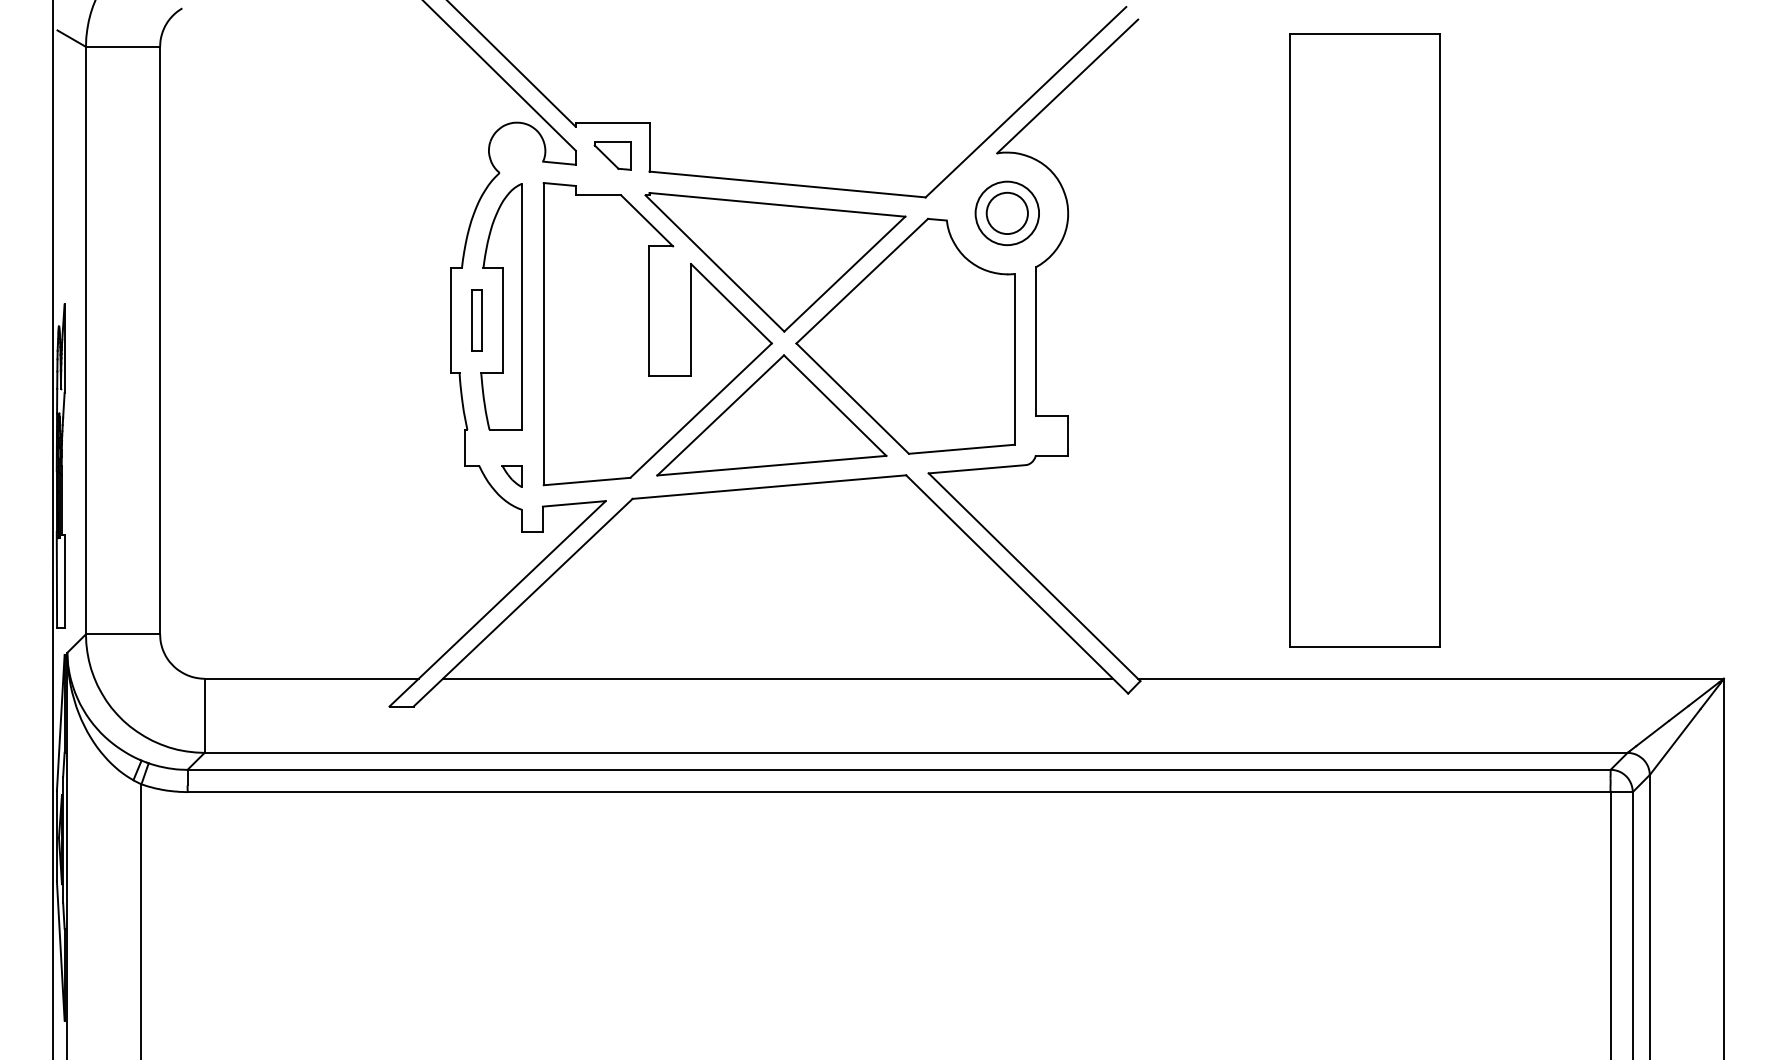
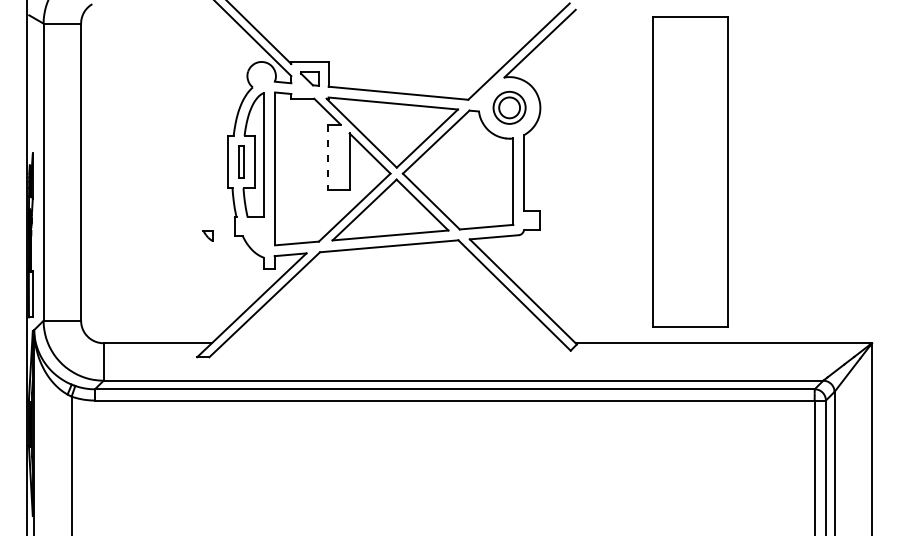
line: (649, 311) -> (328, 157), solid -> dashed
part: (510, 475) -> (207, 235), moved
line: (777, 679) -> (393, 343), removed

